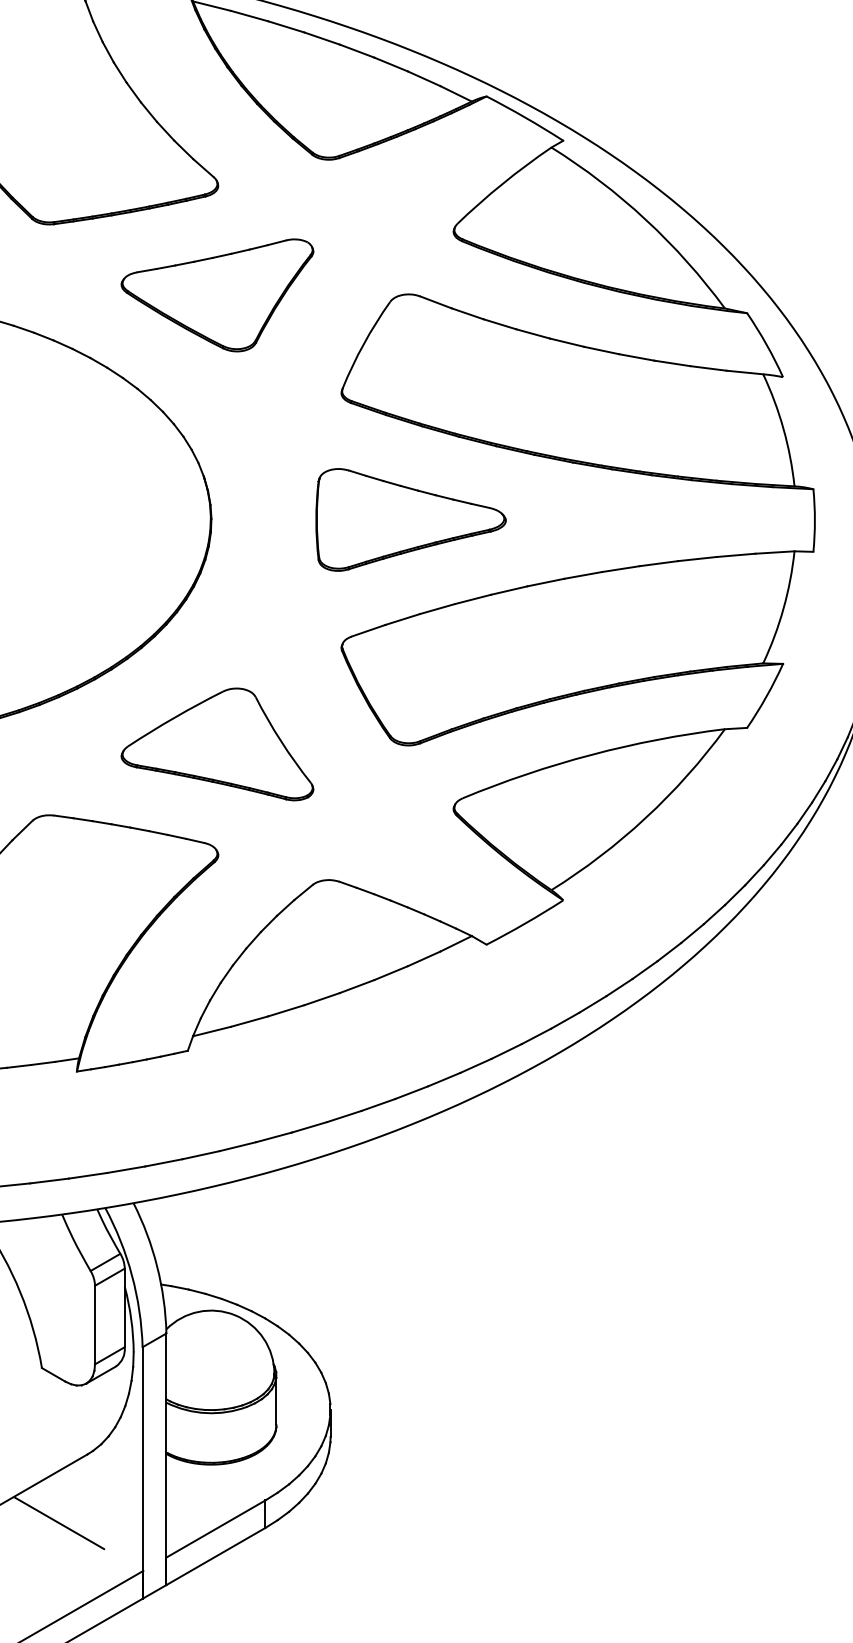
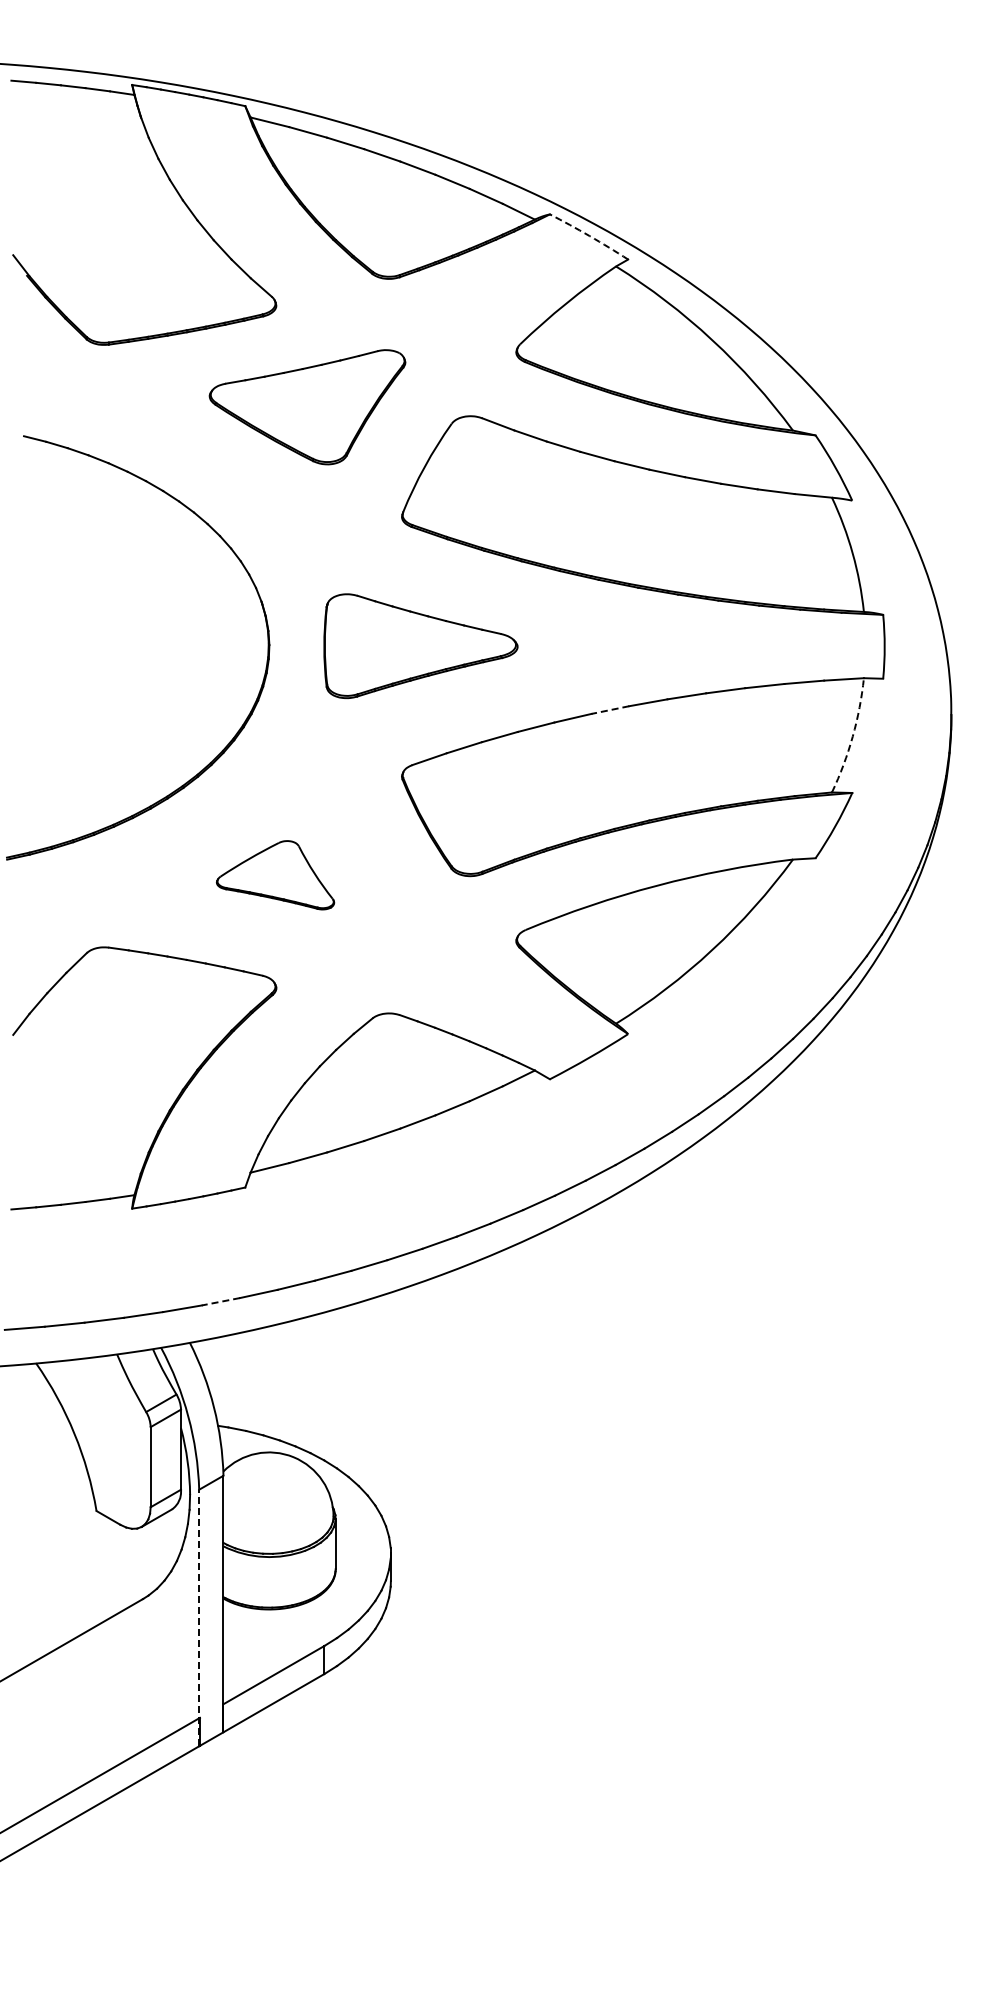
arc: (525, 118) -> (589, 236), solid -> dashed
part: (217, 295) -> (307, 407), moved
part: (410, 520) -> (420, 646), moved
line: (545, 583) -> (609, 710), solid -> dashed
arc: (783, 608) -> (852, 736), solid -> dashed
part: (217, 744) -> (275, 875), size x0.6
line: (163, 1162) -> (220, 1301), solid -> dashed
line: (142, 1472) -> (199, 1617), solid -> dashed
line: (58, 1523) -> (113, 1669), removed

